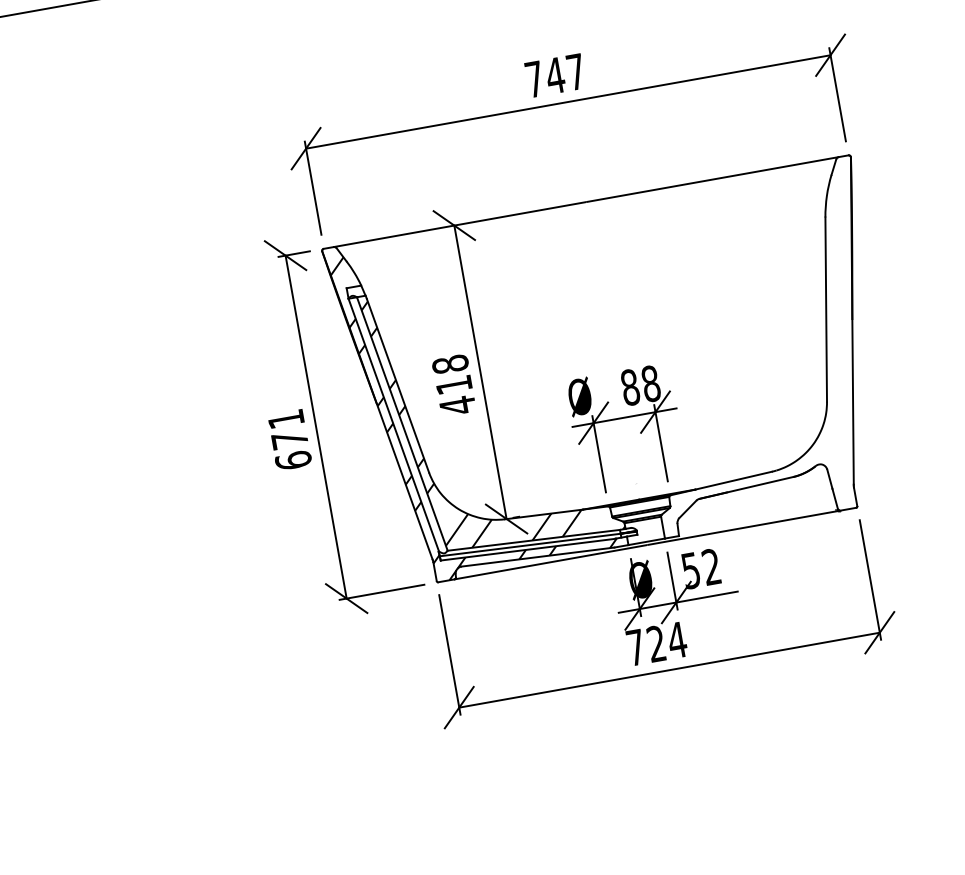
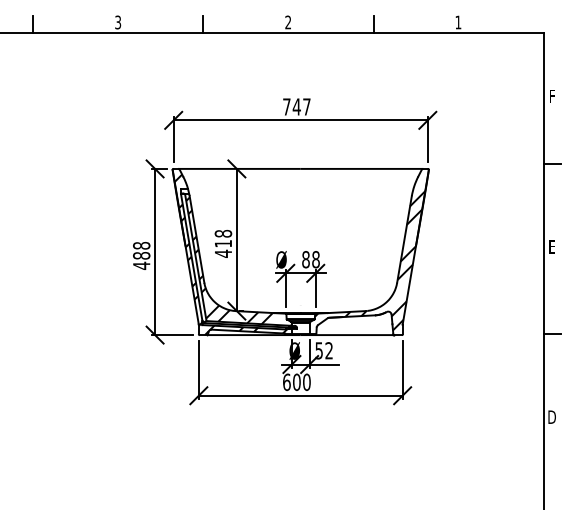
hatch: (761, 365) -> (369, 260), added
text: (289, 439) -> (141, 255), 671 -> 488
text: (655, 644) -> (296, 382), 724 -> 600

